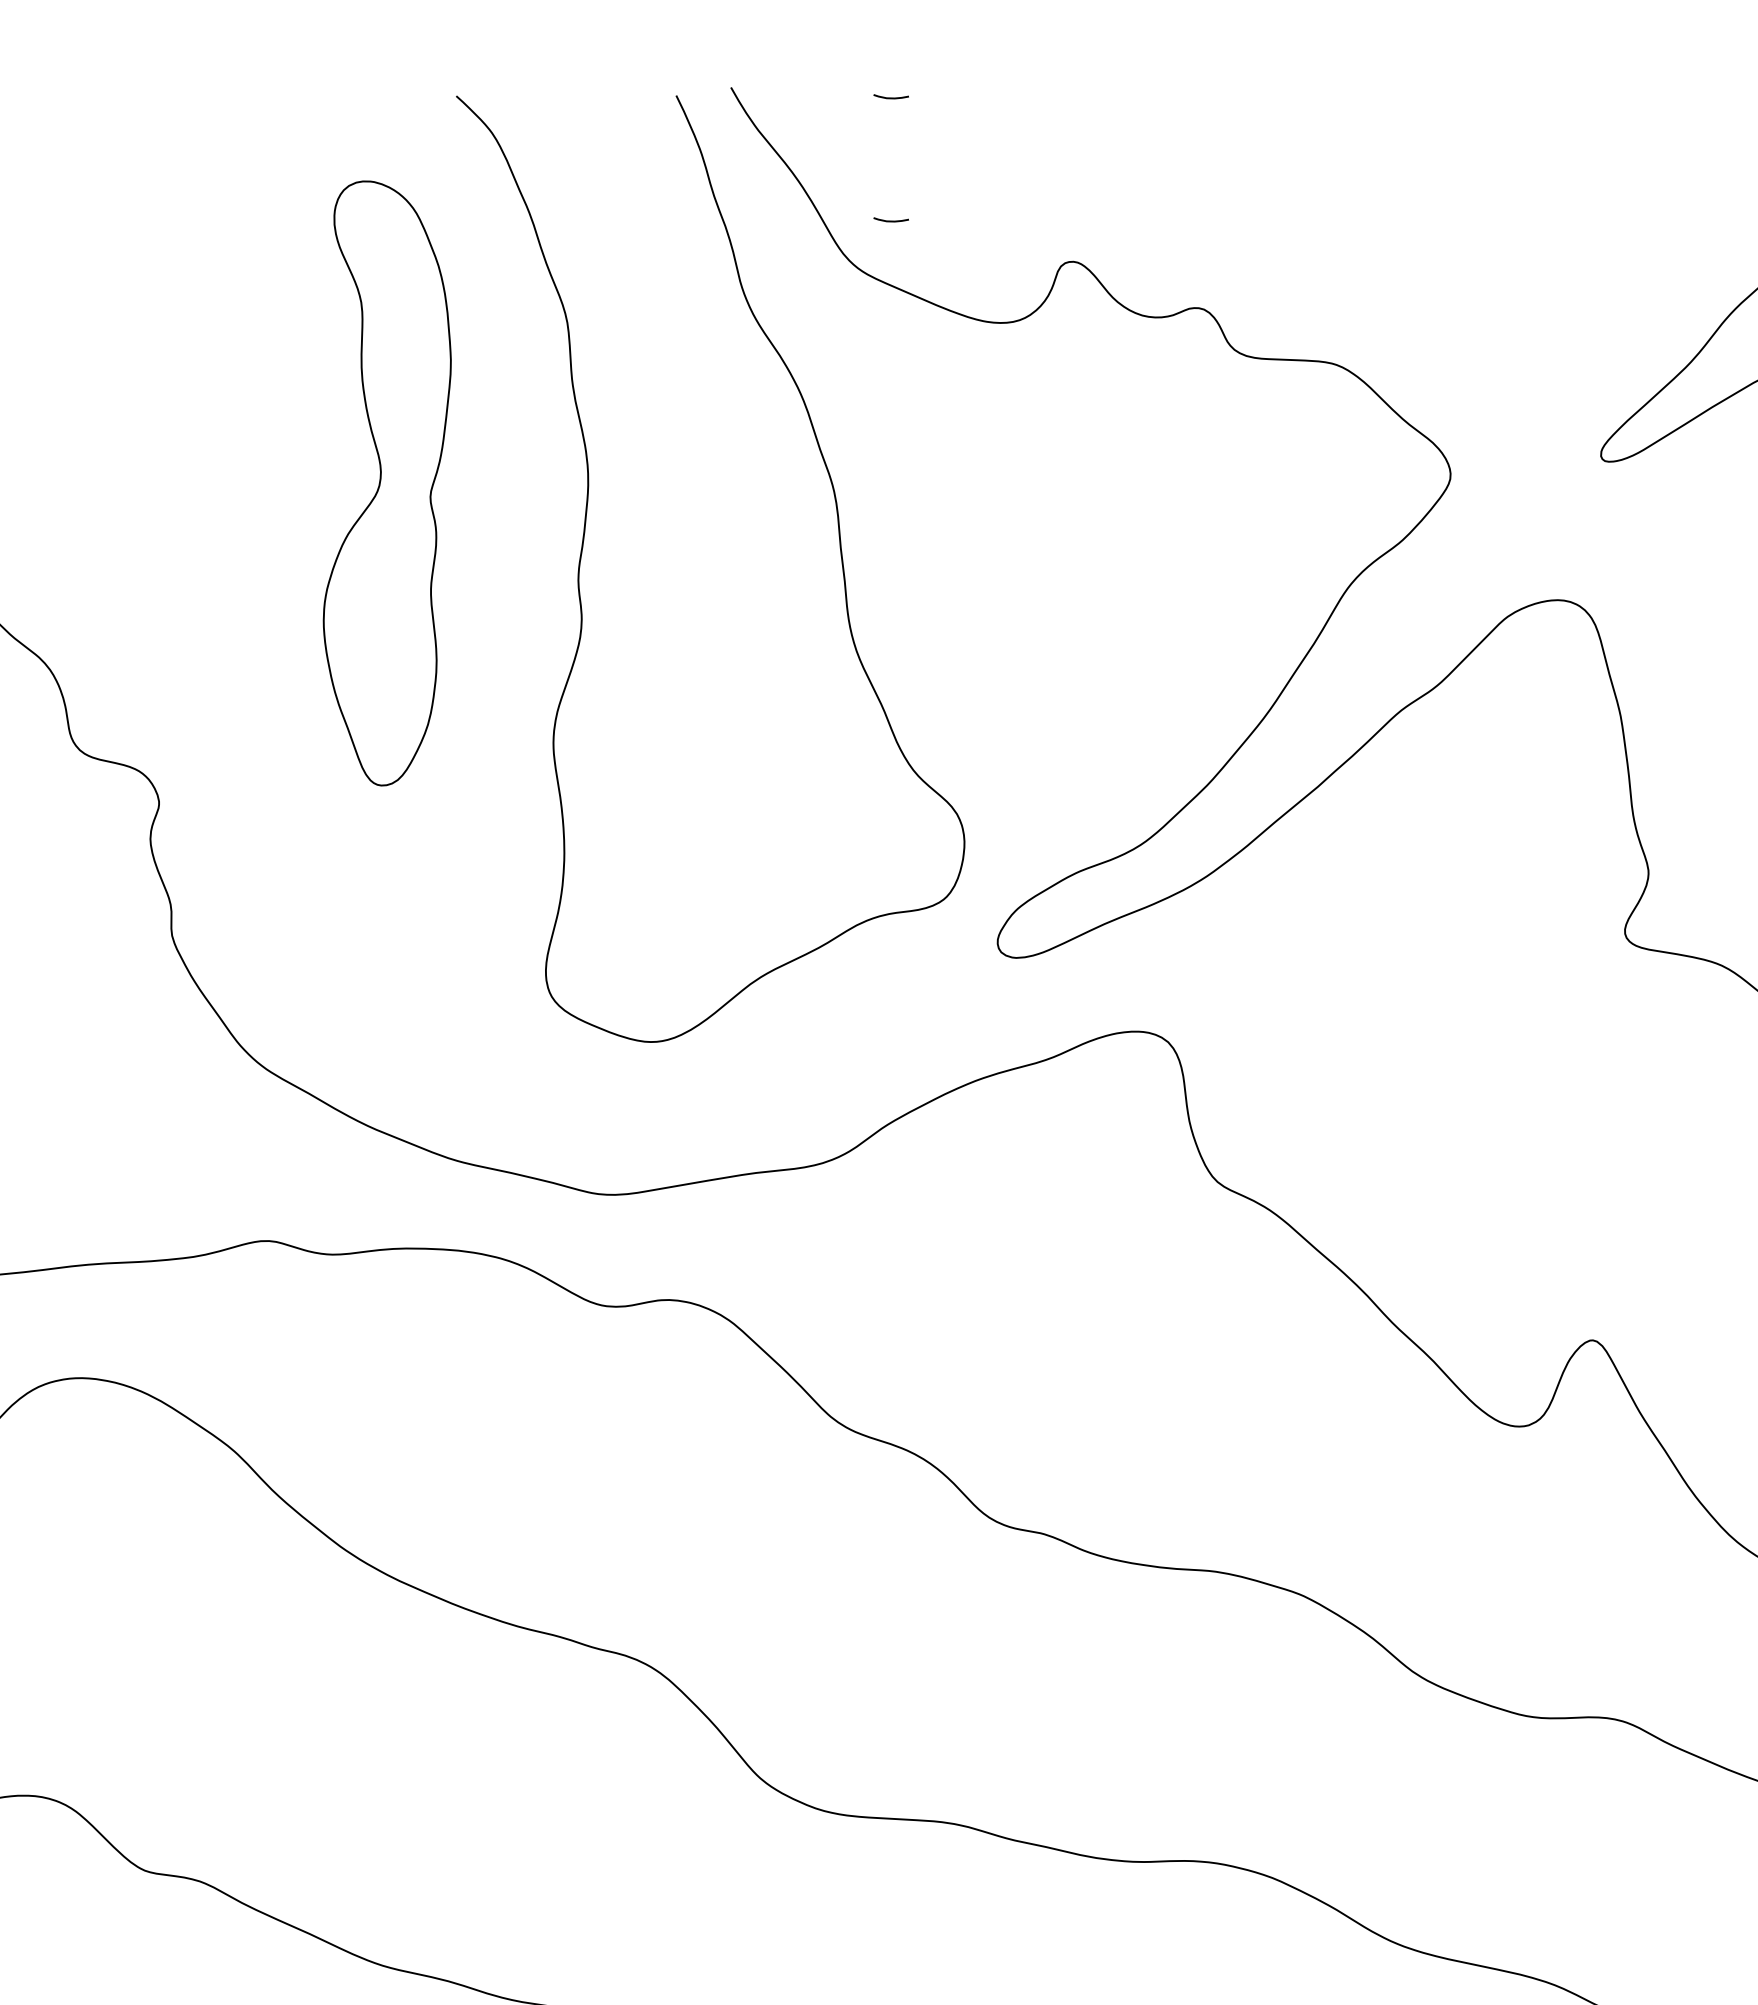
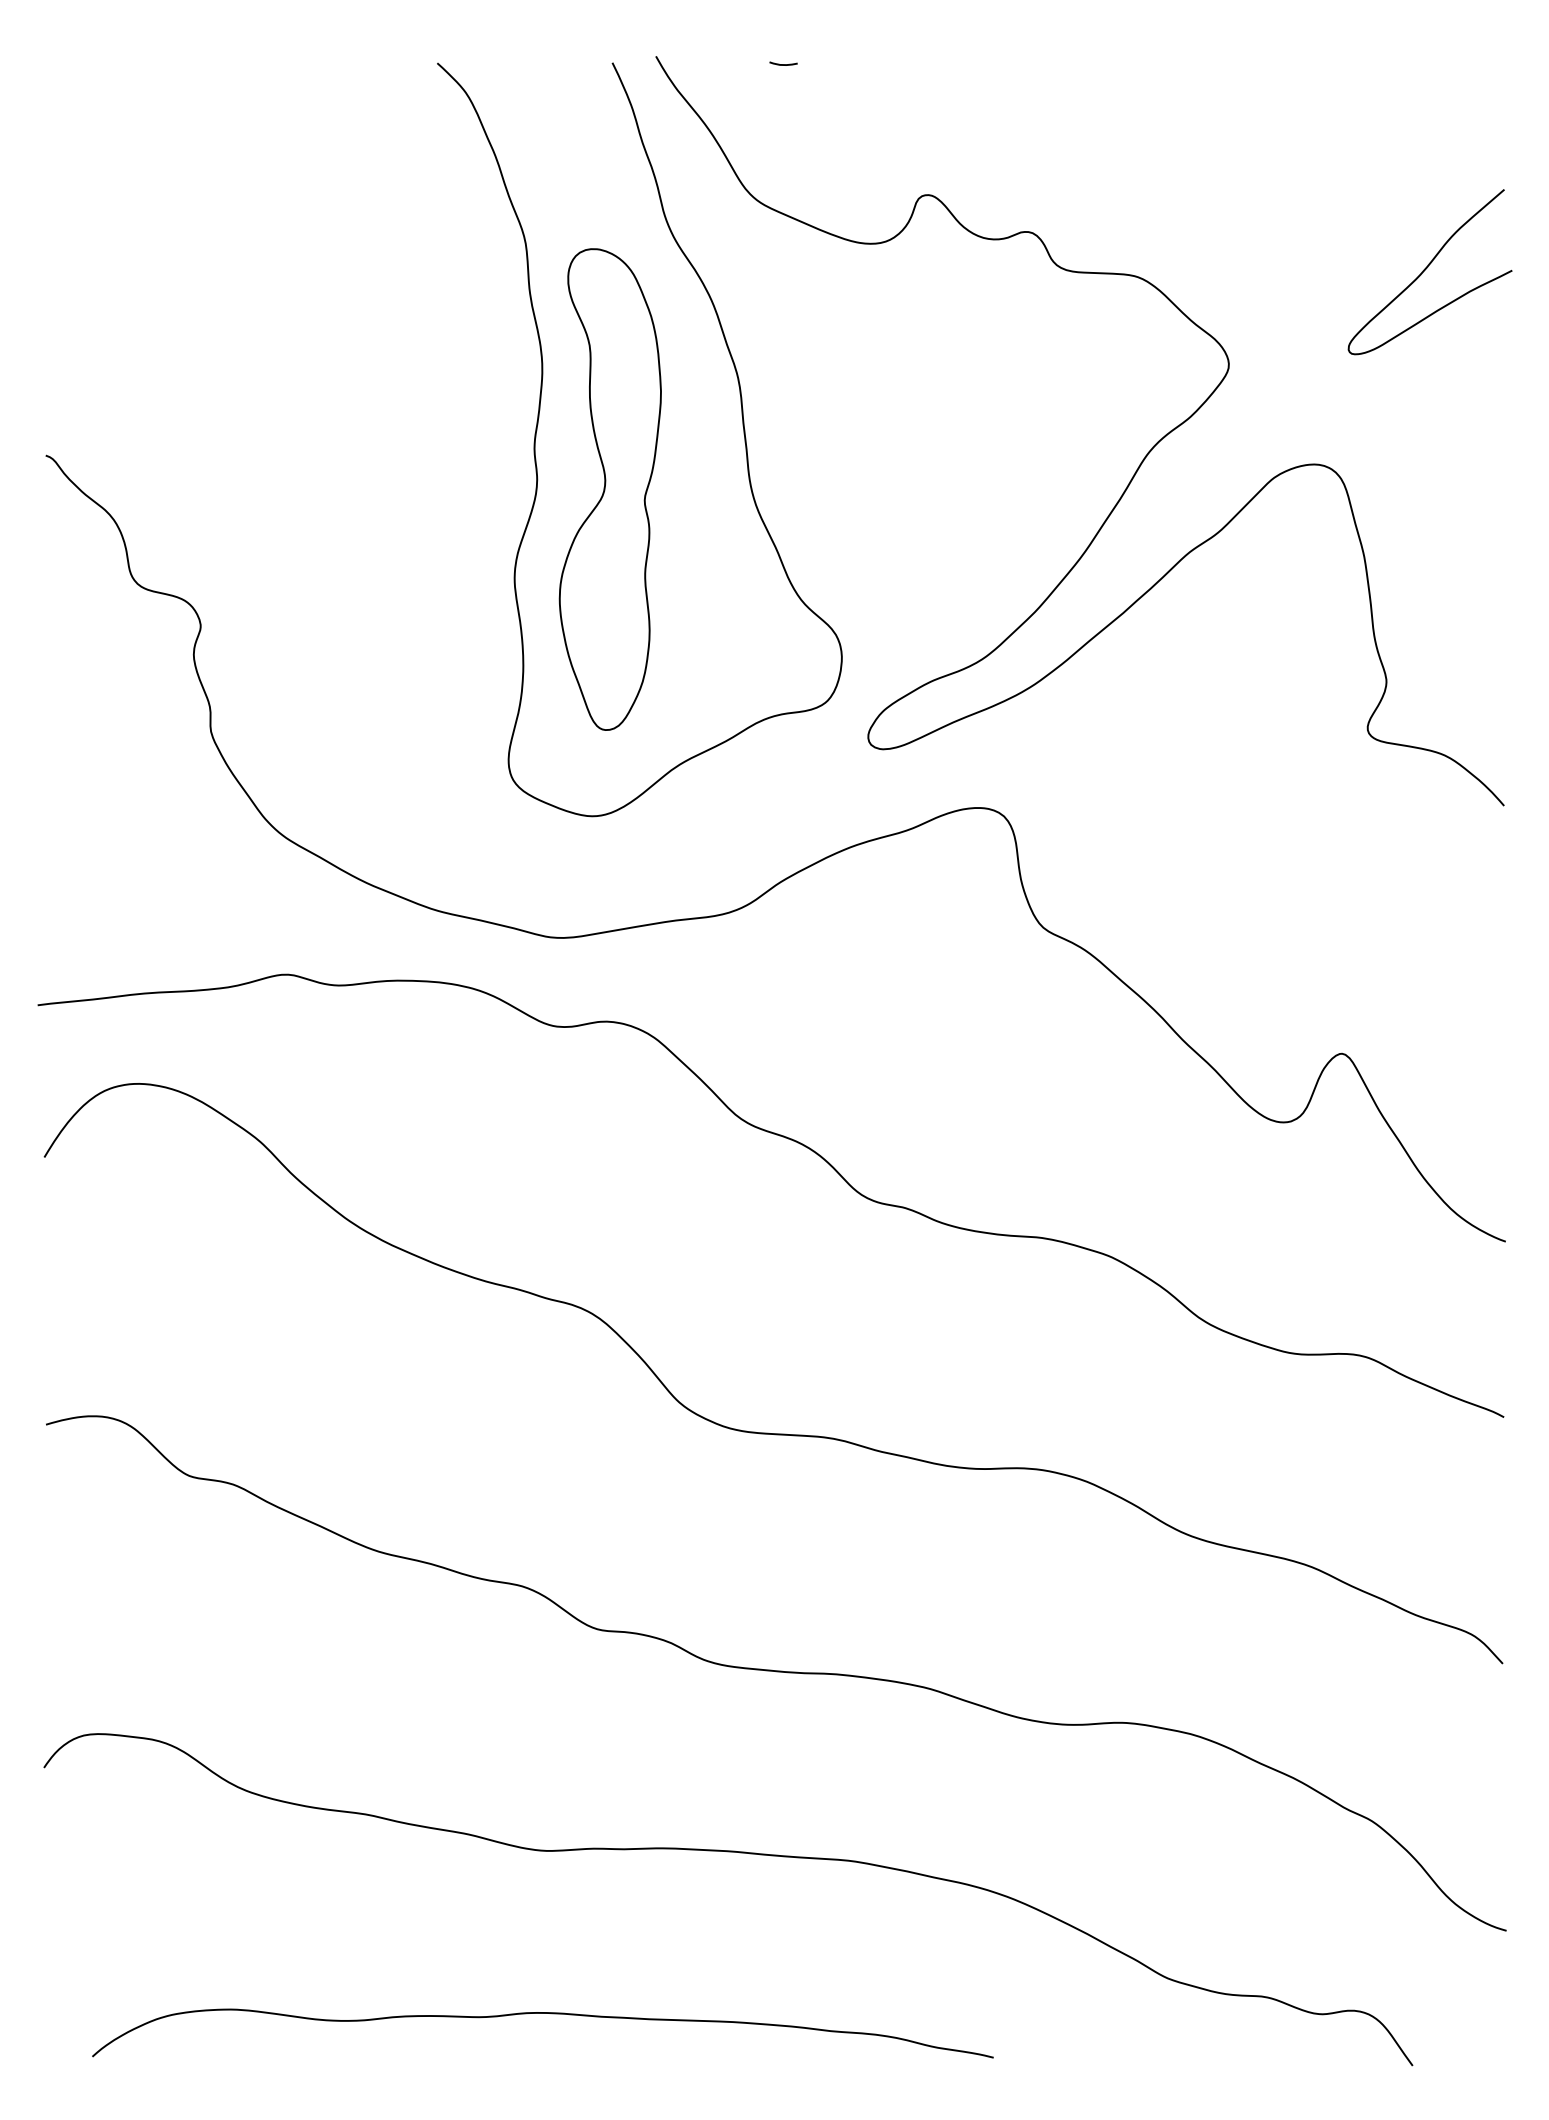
curve: (891, 220) -> (783, 162), removed
part: (386, 483) -> (609, 489), moved

